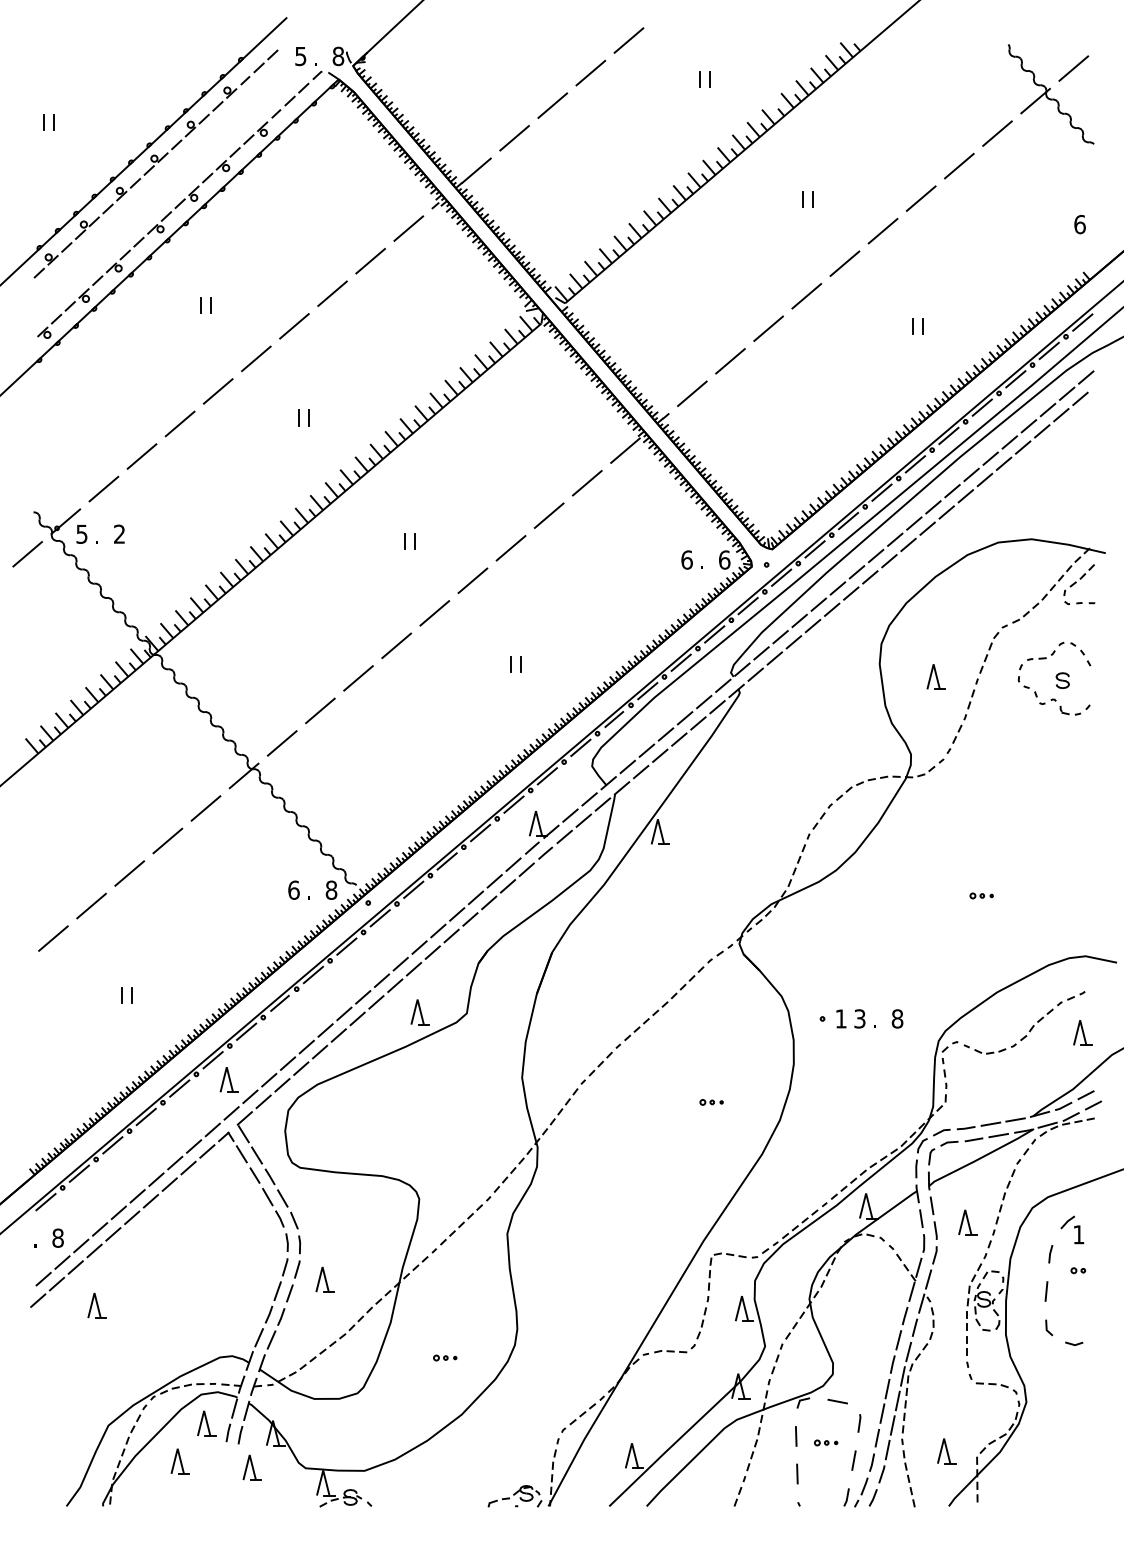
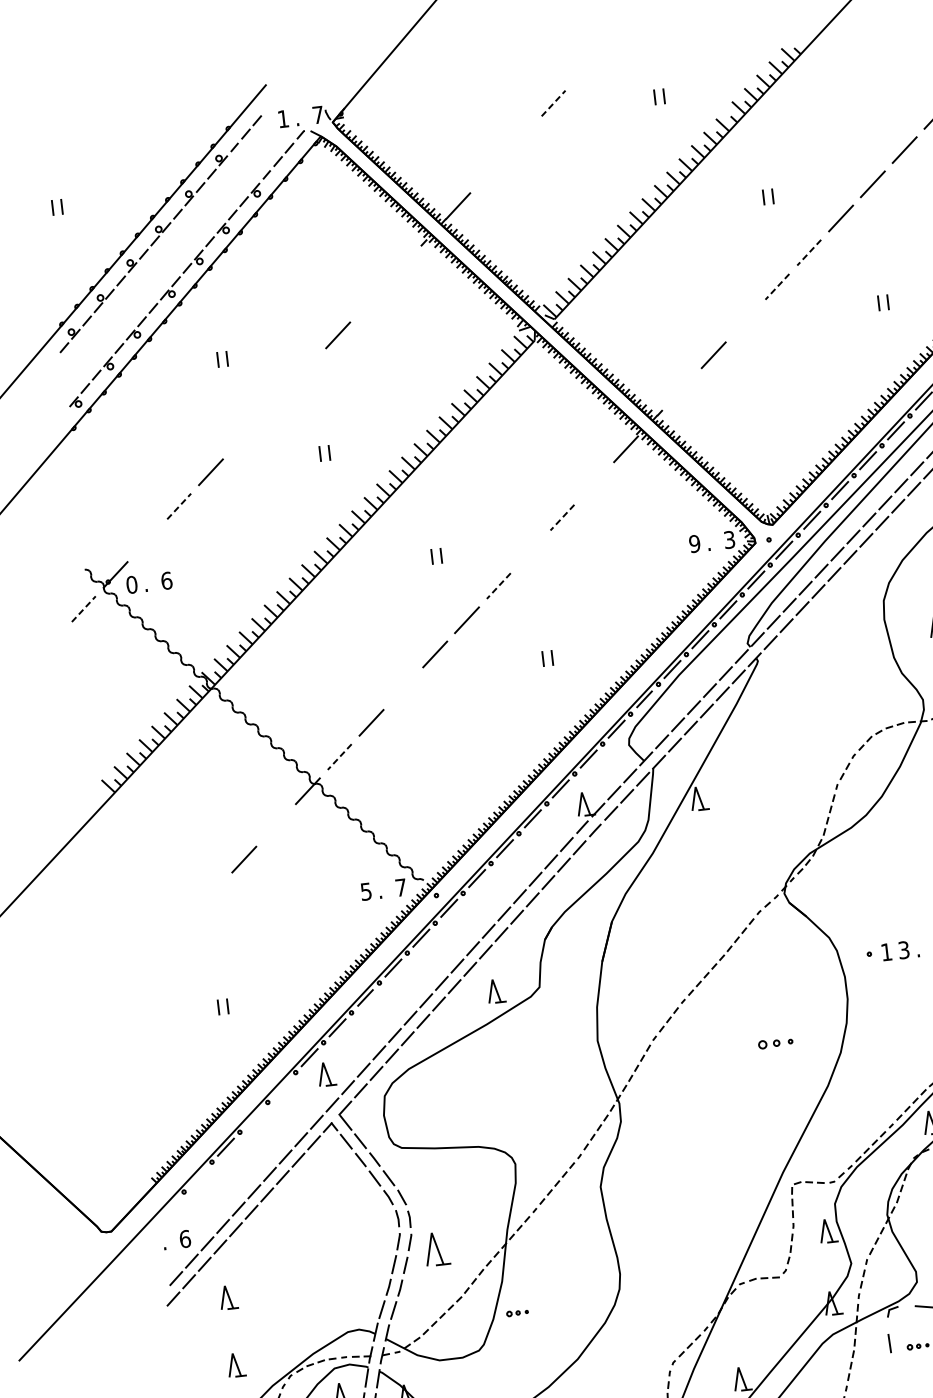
line: (628, 40) -> (584, 69), removed
text: (300, 56) -> (283, 119), 5 -> 1
text: (338, 56) -> (318, 115), 8 -> 7
line: (590, 73) -> (553, 103), solid -> dashed
line: (552, 105) -> (521, 137), removed
line: (514, 138) -> (489, 172), removed
line: (408, 228) -> (401, 266), removed
line: (370, 260) -> (369, 300), removed
line: (844, 263) -> (808, 252), solid -> dashed
line: (806, 296) -> (777, 287), solid -> dashed
line: (294, 326) -> (306, 369), removed
line: (768, 328) -> (745, 320), removed
line: (256, 358) -> (274, 403), removed
line: (217, 391) -> (242, 438), removed
line: (692, 393) -> (682, 389), removed
line: (142, 456) -> (179, 506), solid -> dashed
line: (587, 483) -> (594, 483), removed
line: (103, 488) -> (146, 540), removed
line: (549, 515) -> (562, 517), solid -> dashed
text: (81, 533) -> (131, 584), 5 -> 0
text: (119, 533) -> (166, 580), 2 -> 6
line: (510, 548) -> (530, 552), removed
line: (27, 554) -> (83, 609), solid -> dashed
text: (686, 559) -> (694, 543), 6 -> 9
text: (724, 559) -> (729, 539), 6 -> 3
line: (472, 580) -> (498, 585), solid -> dashed
line: (358, 678) -> (403, 688), removed
line: (282, 743) -> (339, 757), solid -> dashed
line: (205, 808) -> (275, 825), removed
line: (129, 873) -> (212, 893), removed
text: (293, 889) -> (365, 891), 6 -> 5
text: (331, 889) -> (400, 886), 8 -> 7
line: (91, 905) -> (180, 927), removed
line: (53, 938) -> (148, 962), removed
line: (179, 1088) -> (281, 1087), removed
part: (711, 1102) -> (775, 1043), size x1.6
line: (145, 1116) -> (253, 1117), removed
line: (78, 1173) -> (197, 1176), removed
line: (45, 1202) -> (169, 1207), removed
text: (57, 1237) -> (184, 1238), 8 -> 6
part: (324, 1279) -> (436, 1248), size x1.4
part: (445, 1357) -> (517, 1312), moved
part: (96, 1378) -> (235, 1364), added
line: (797, 1473) -> (894, 1377), removed

